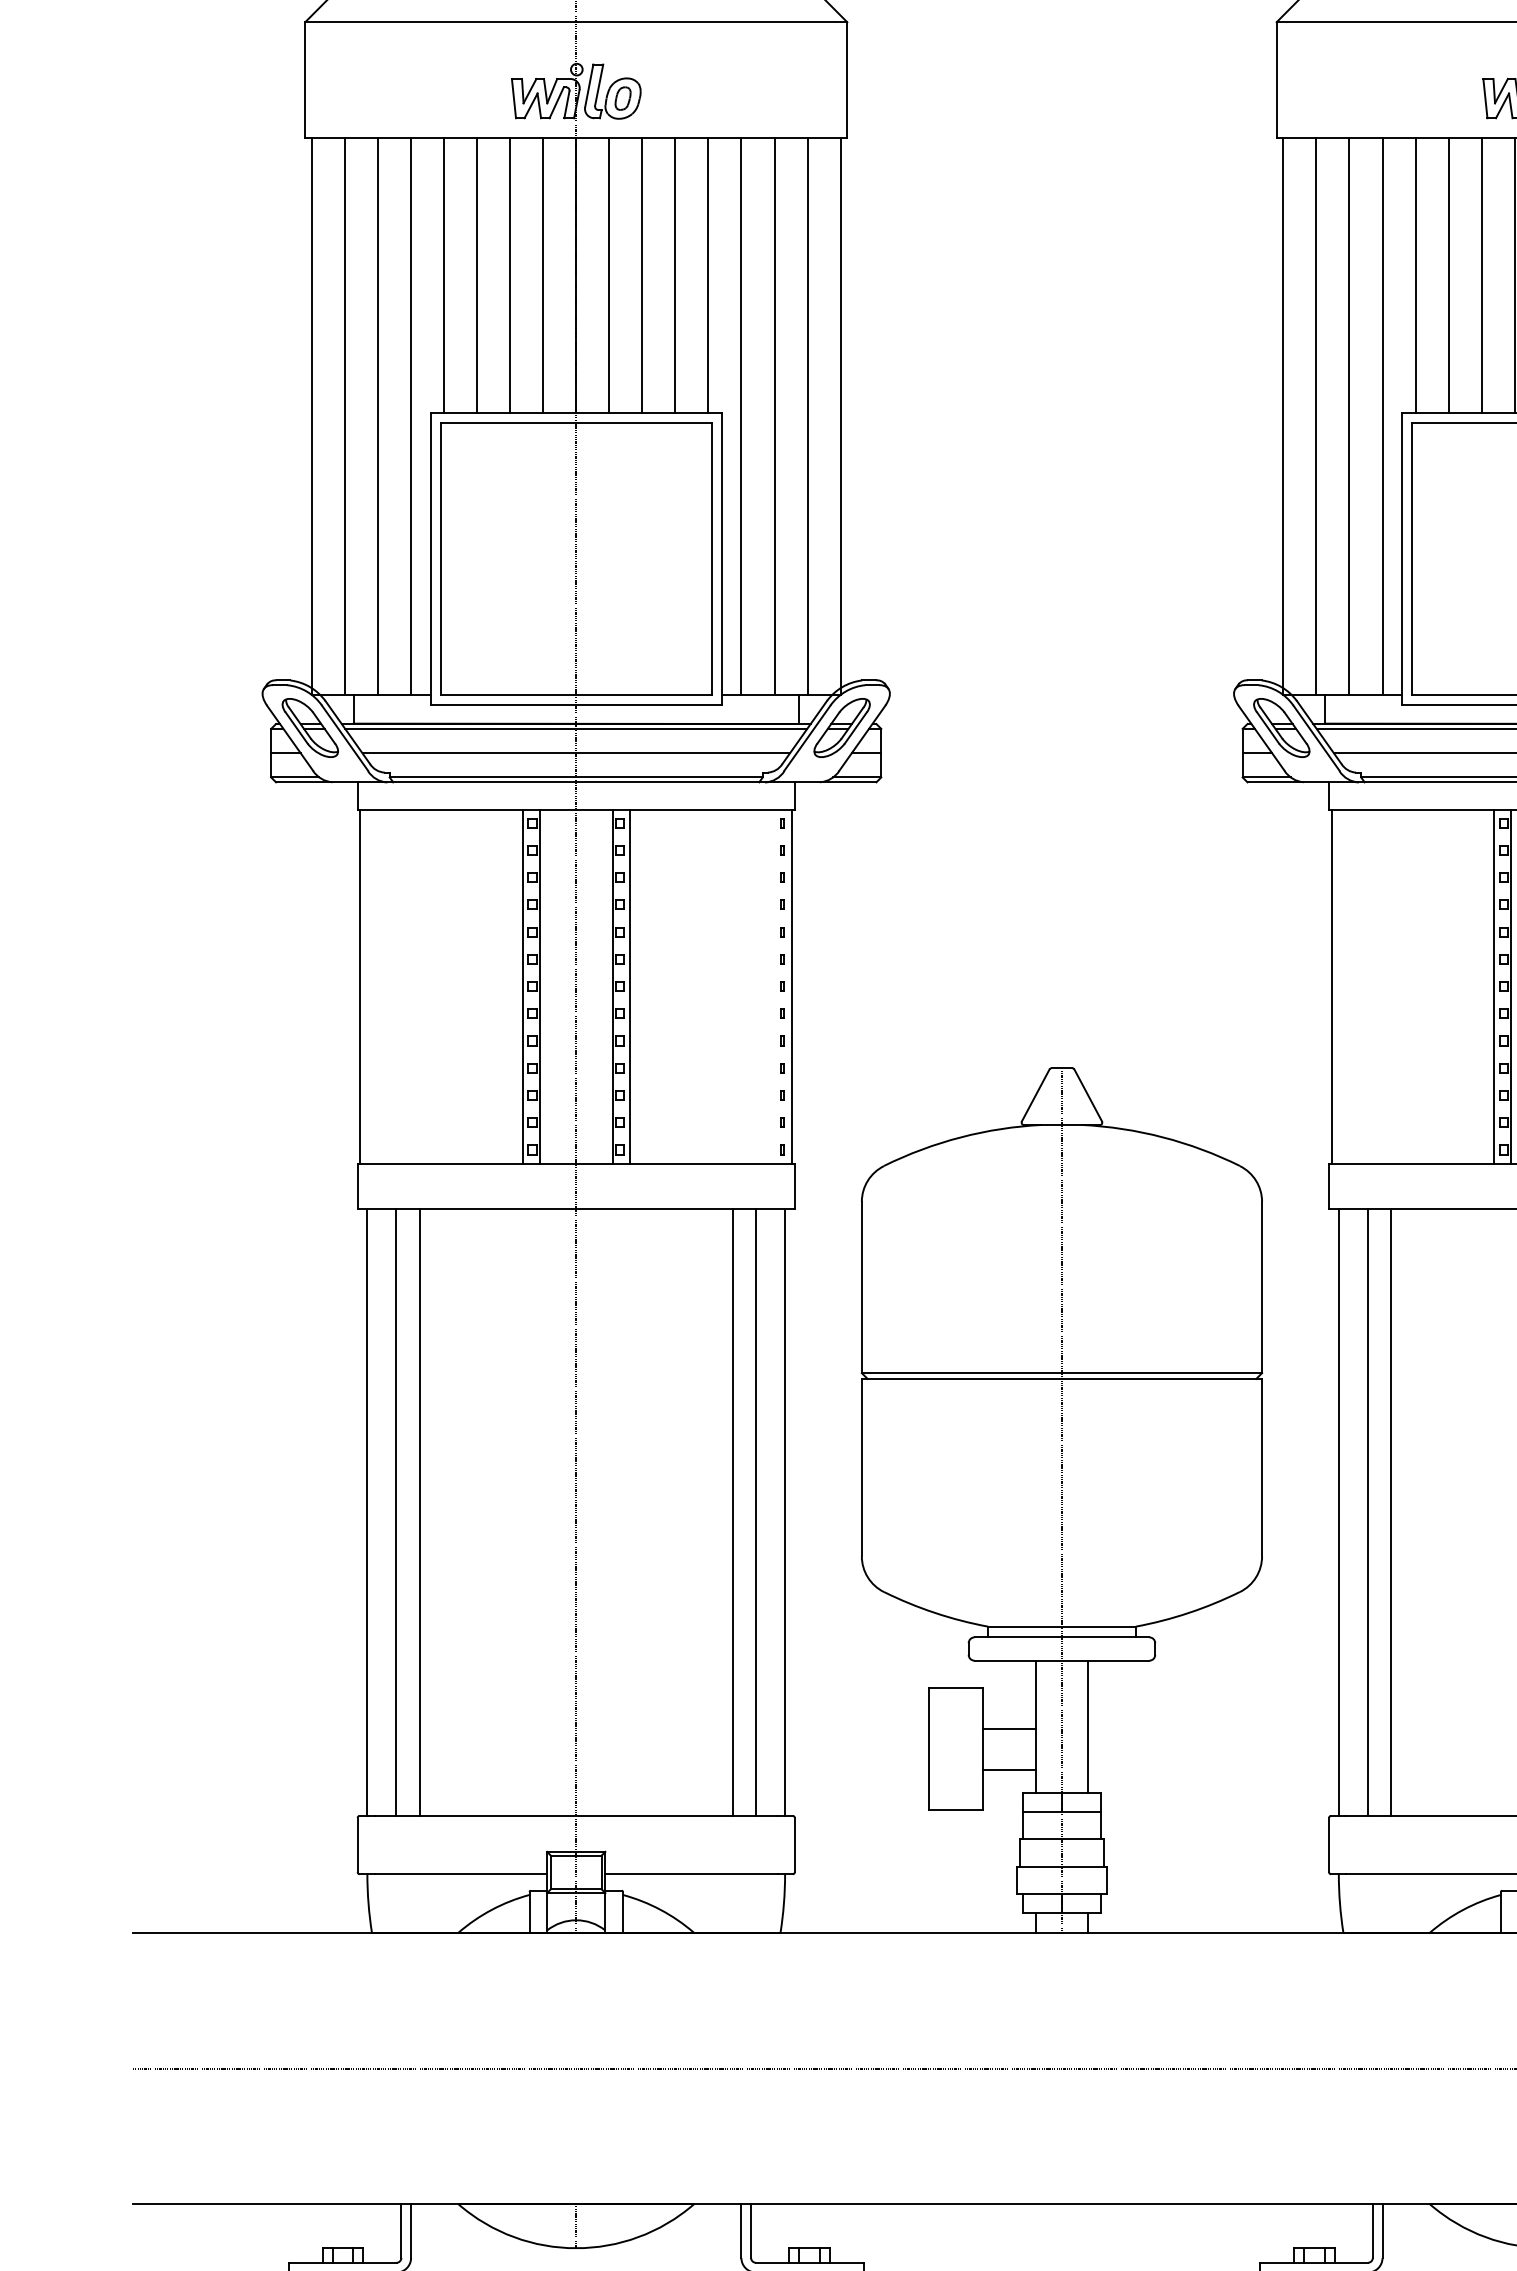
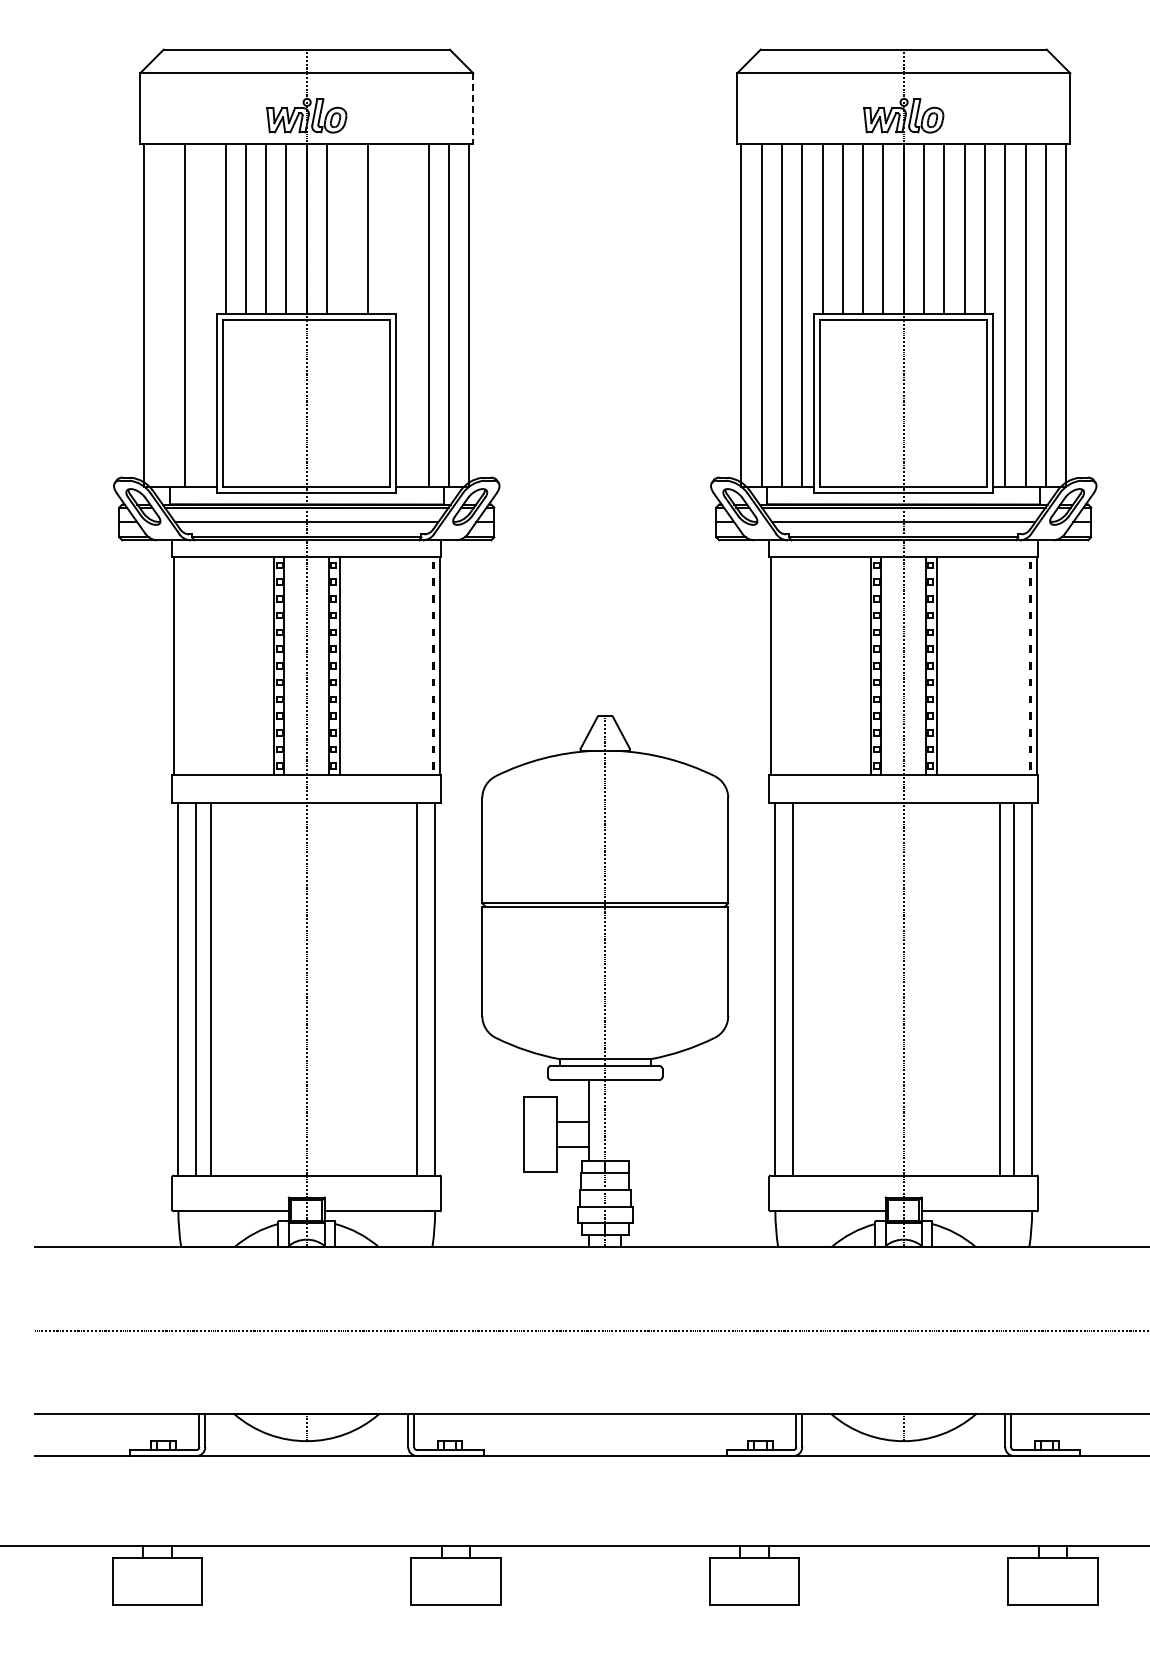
line: (847, 81) -> (473, 109), solid -> dashed
line: (642, 274) -> (347, 228), removed
line: (707, 274) -> (387, 228), removed
line: (344, 416) -> (164, 315), removed
line: (411, 416) -> (205, 315), removed
line: (741, 416) -> (408, 315), removed
line: (733, 1511) -> (403, 988), removed
line: (1391, 1511) -> (807, 988), removed
line: (1088, 1726) -> (621, 1120), removed

